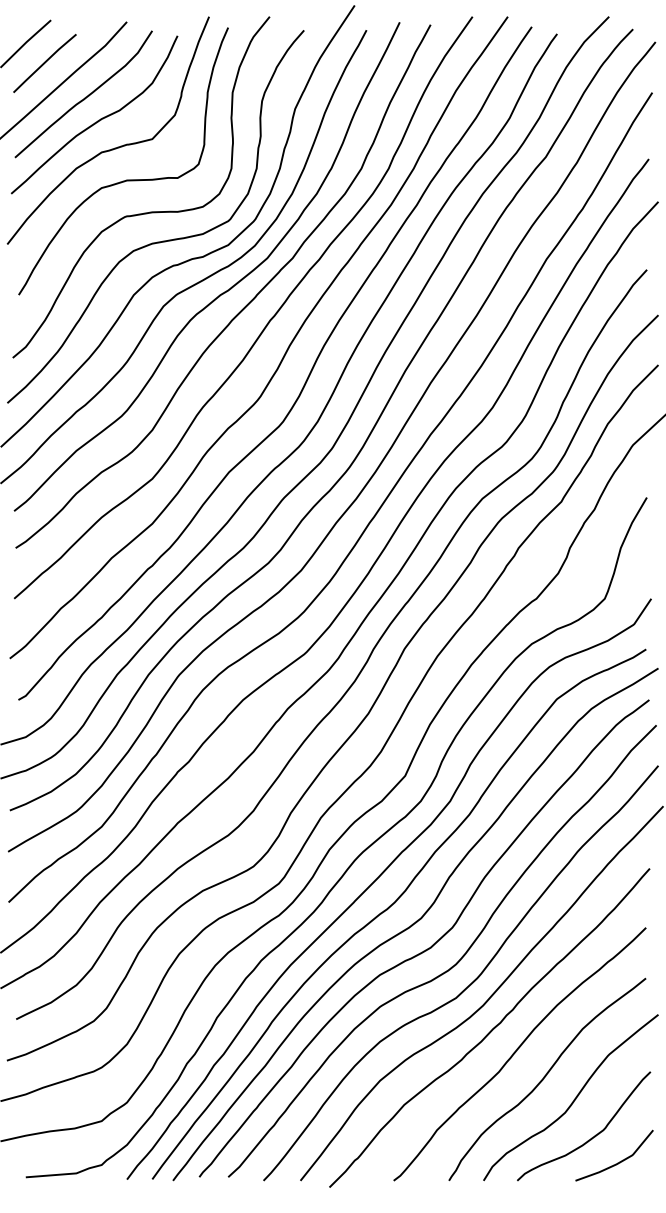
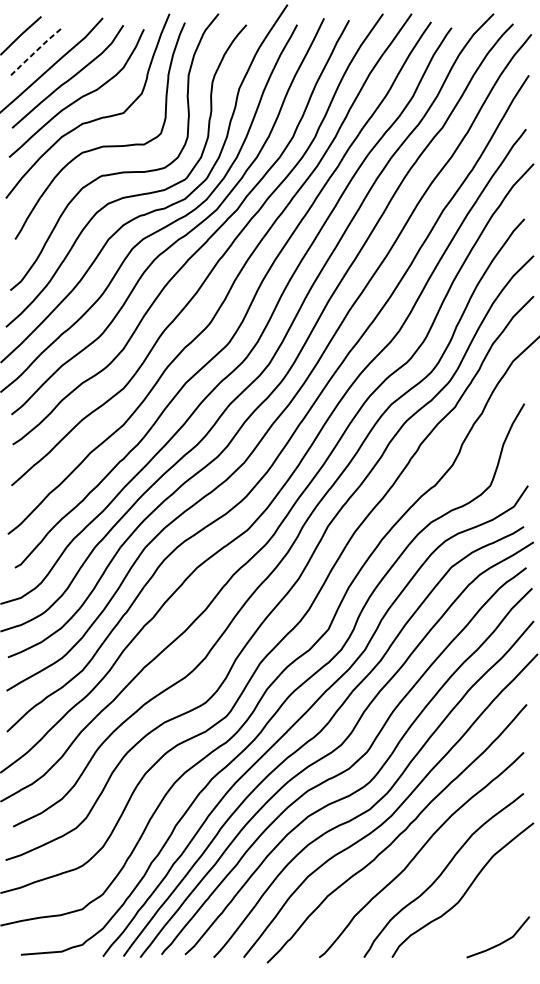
line: (44, 63) -> (36, 51), solid -> dashed
curve: (591, 1137) -> (479, 922), removed

